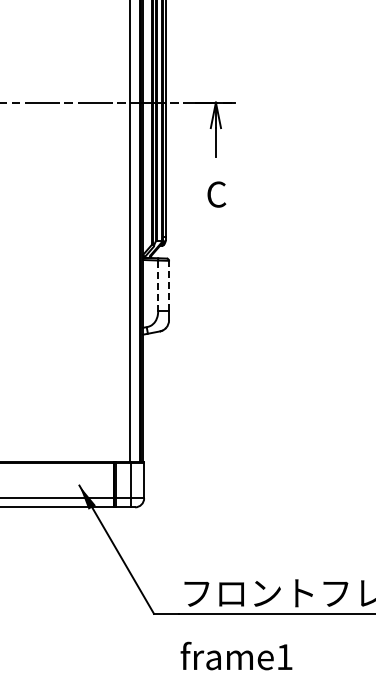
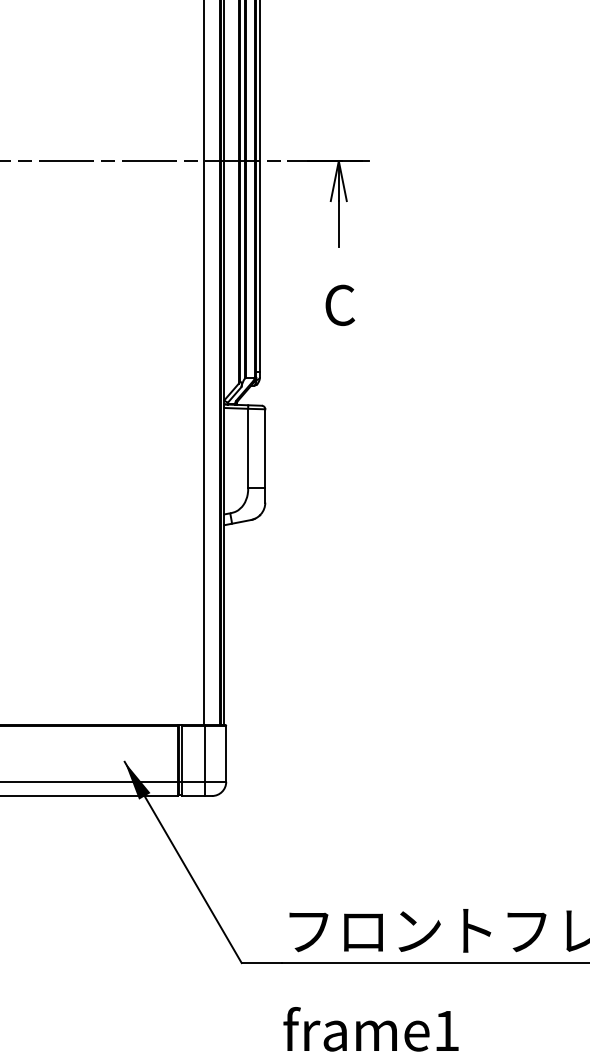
line: (169, 285) -> (265, 447), dashed -> solid
line: (158, 286) -> (248, 449), dashed -> solid

